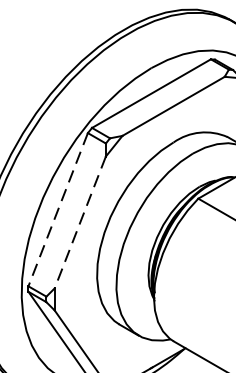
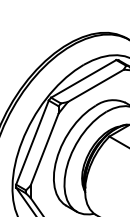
line: (58, 211) -> (32, 143), dashed -> solid
line: (80, 222) -> (44, 149), dashed -> solid

